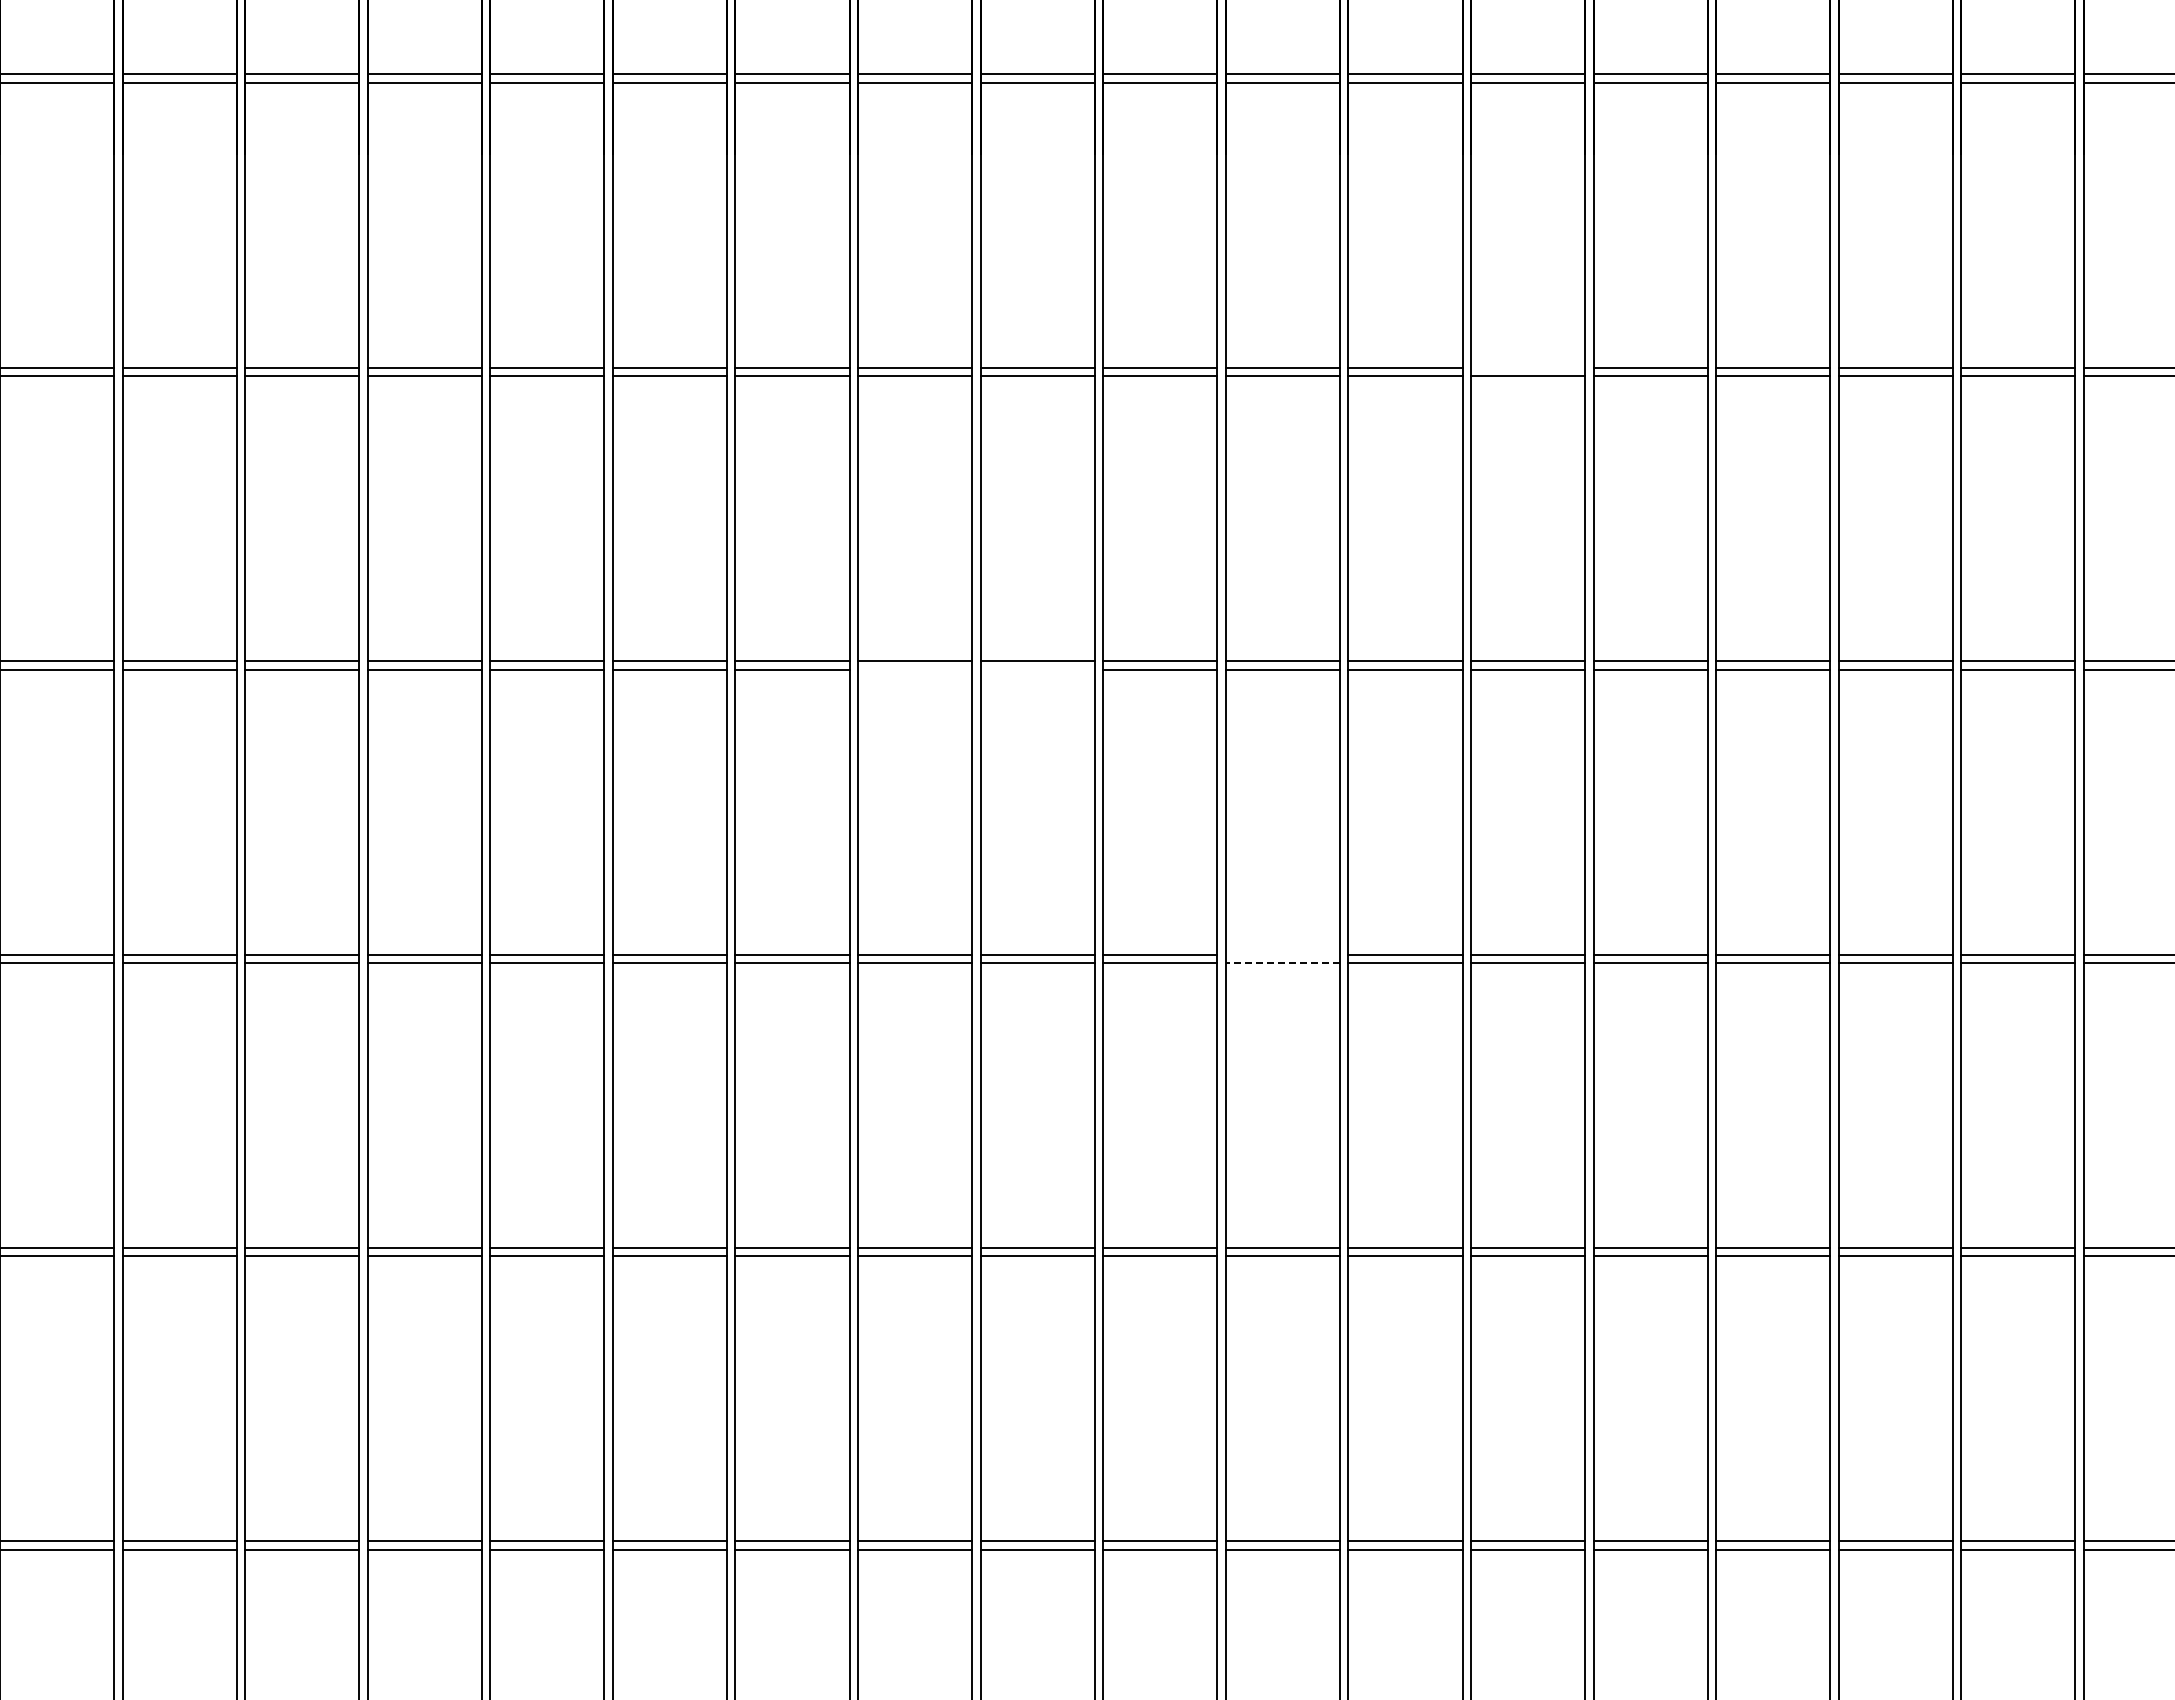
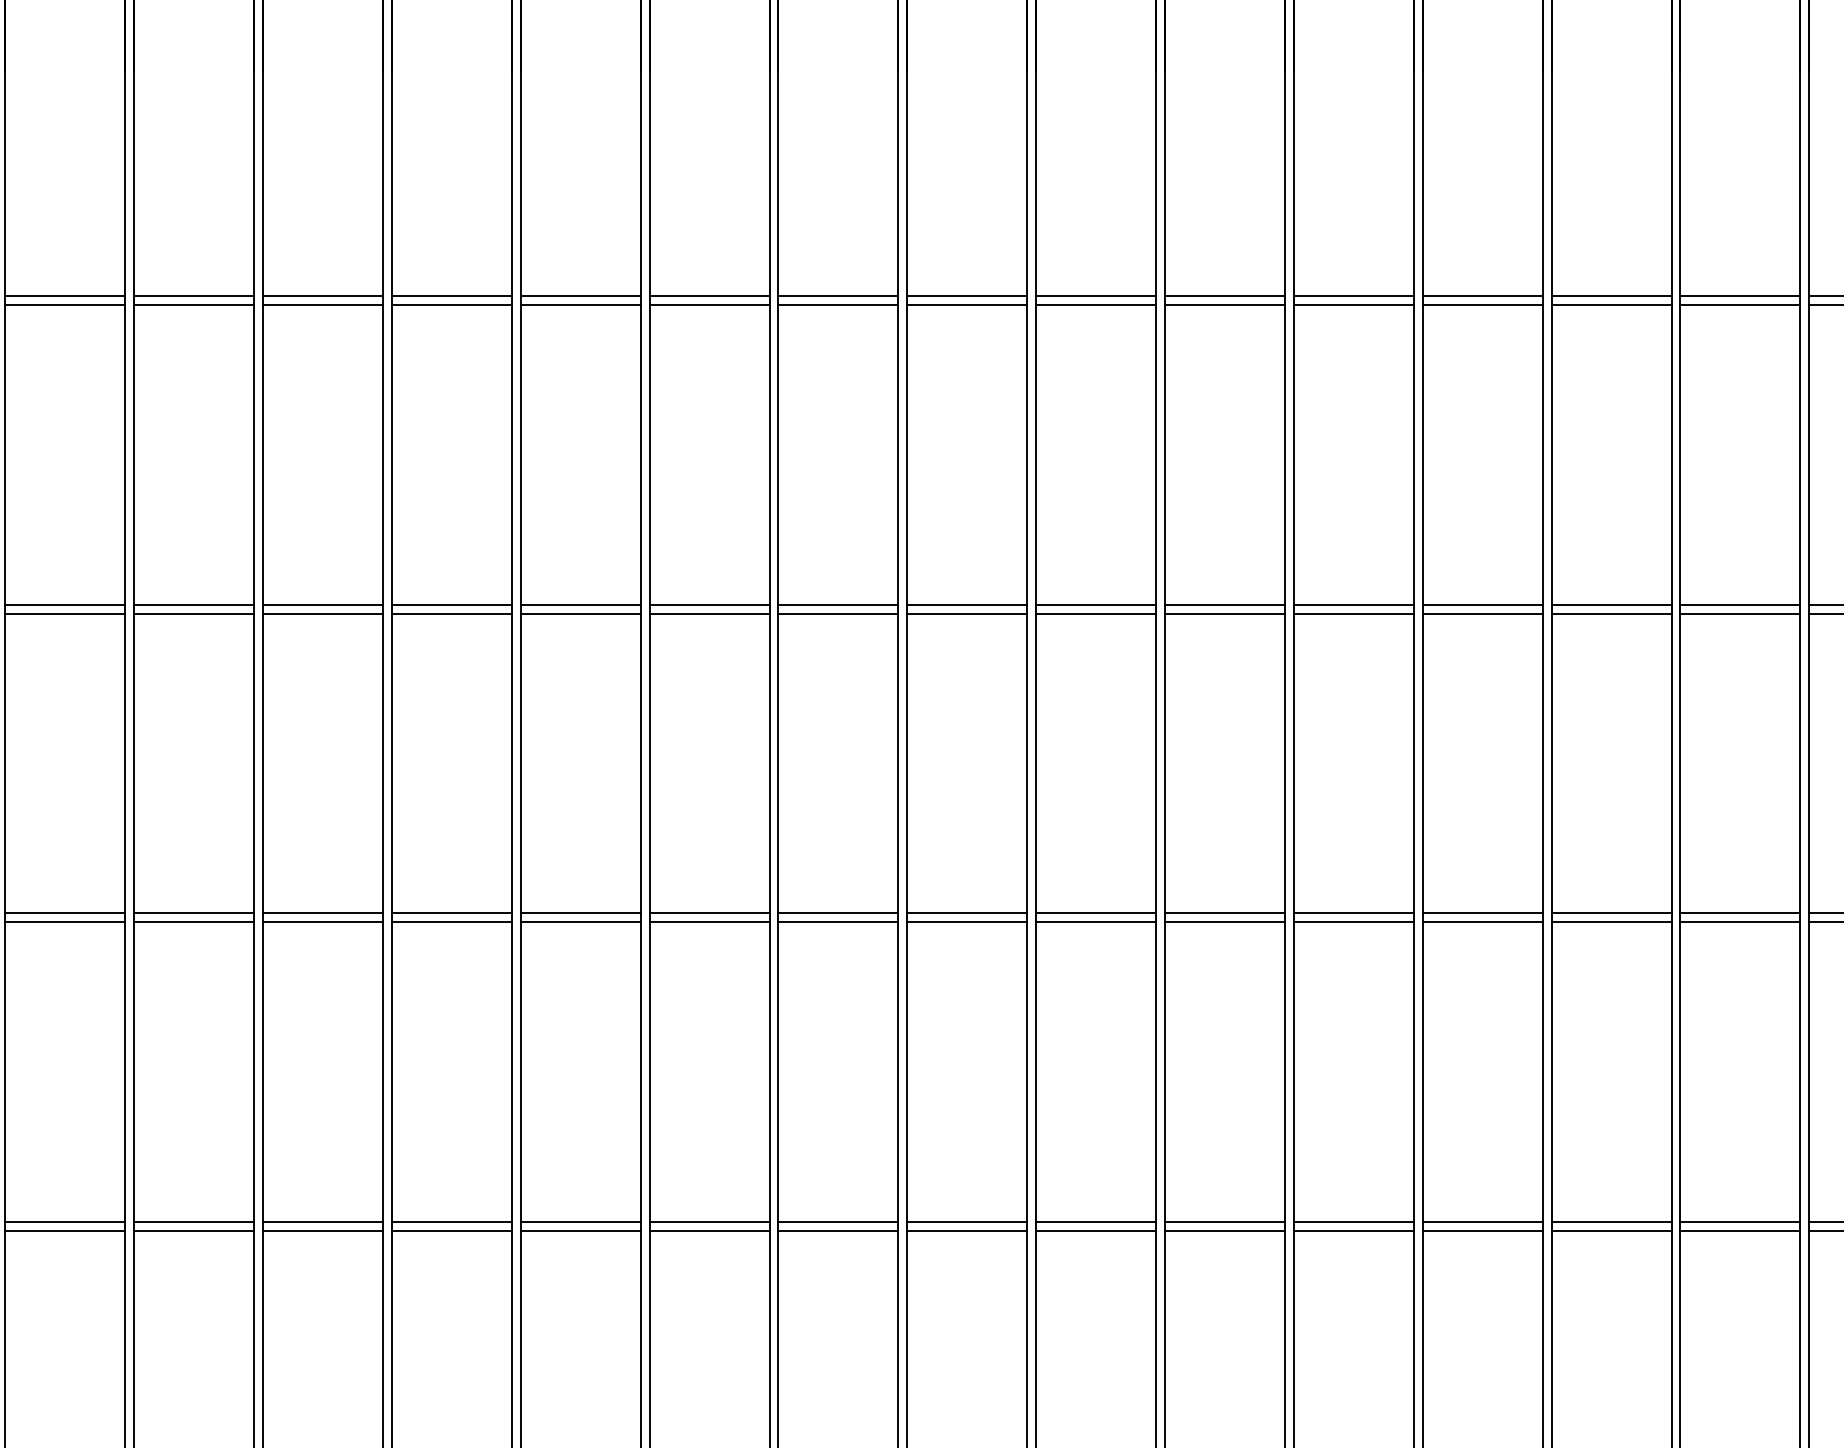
line: (1528, 367) -> (1740, 296), added
line: (915, 669) -> (1096, 613), added
line: (1037, 669) -> (1224, 613), added
line: (1282, 954) -> (1482, 913), added
line: (1282, 962) -> (1482, 921), dashed -> solid

